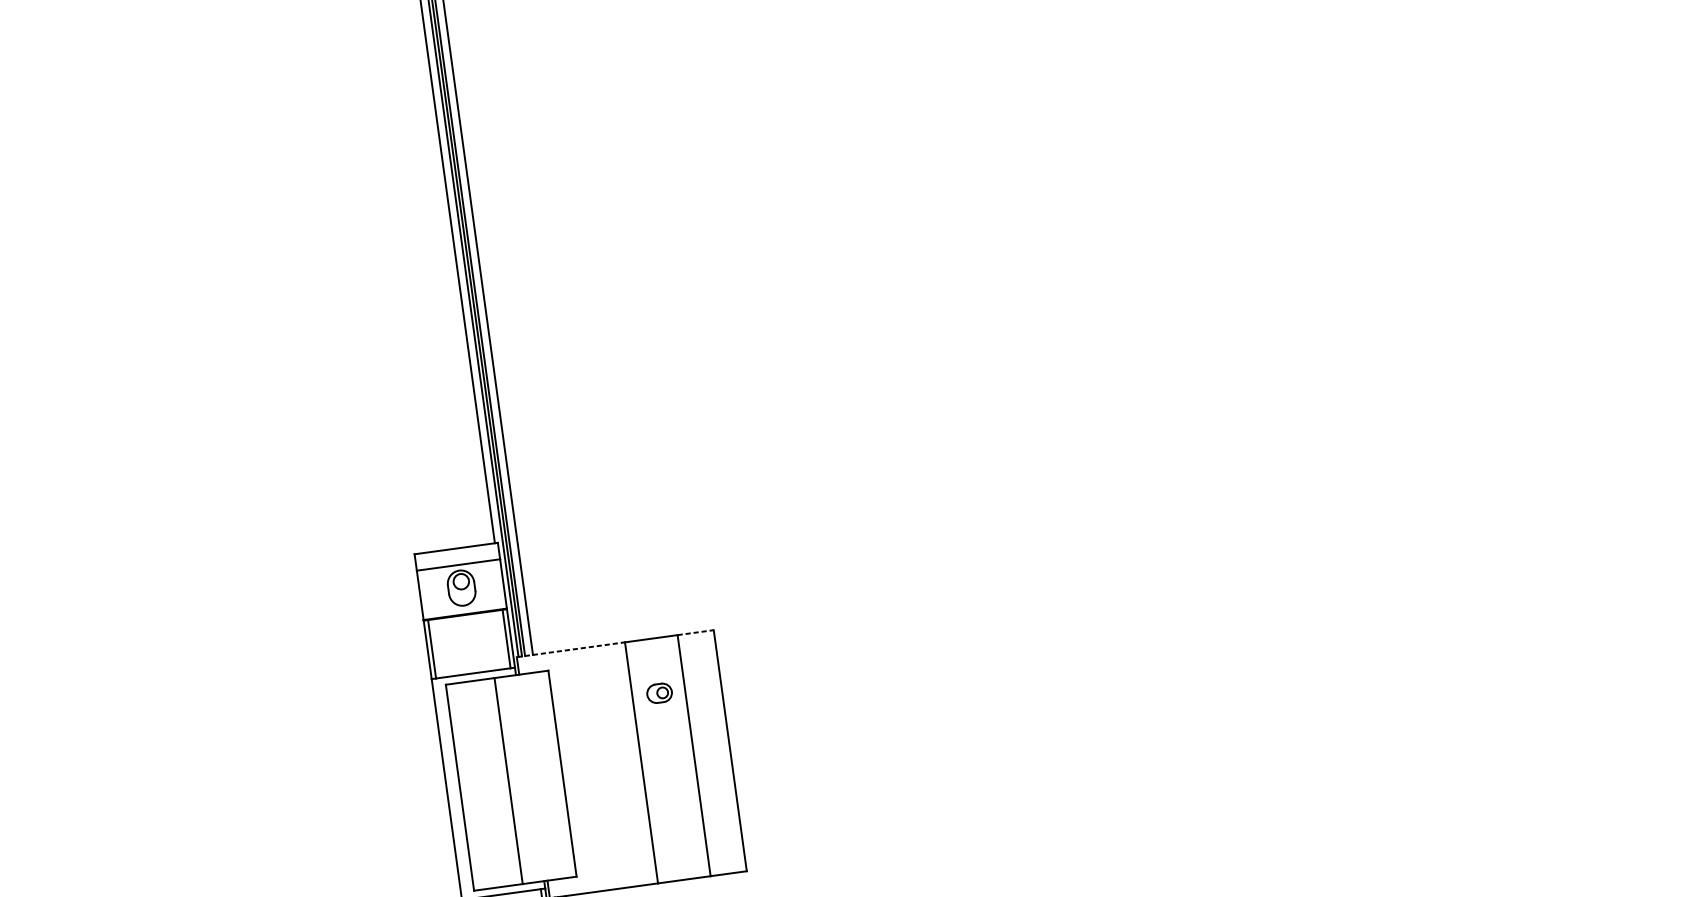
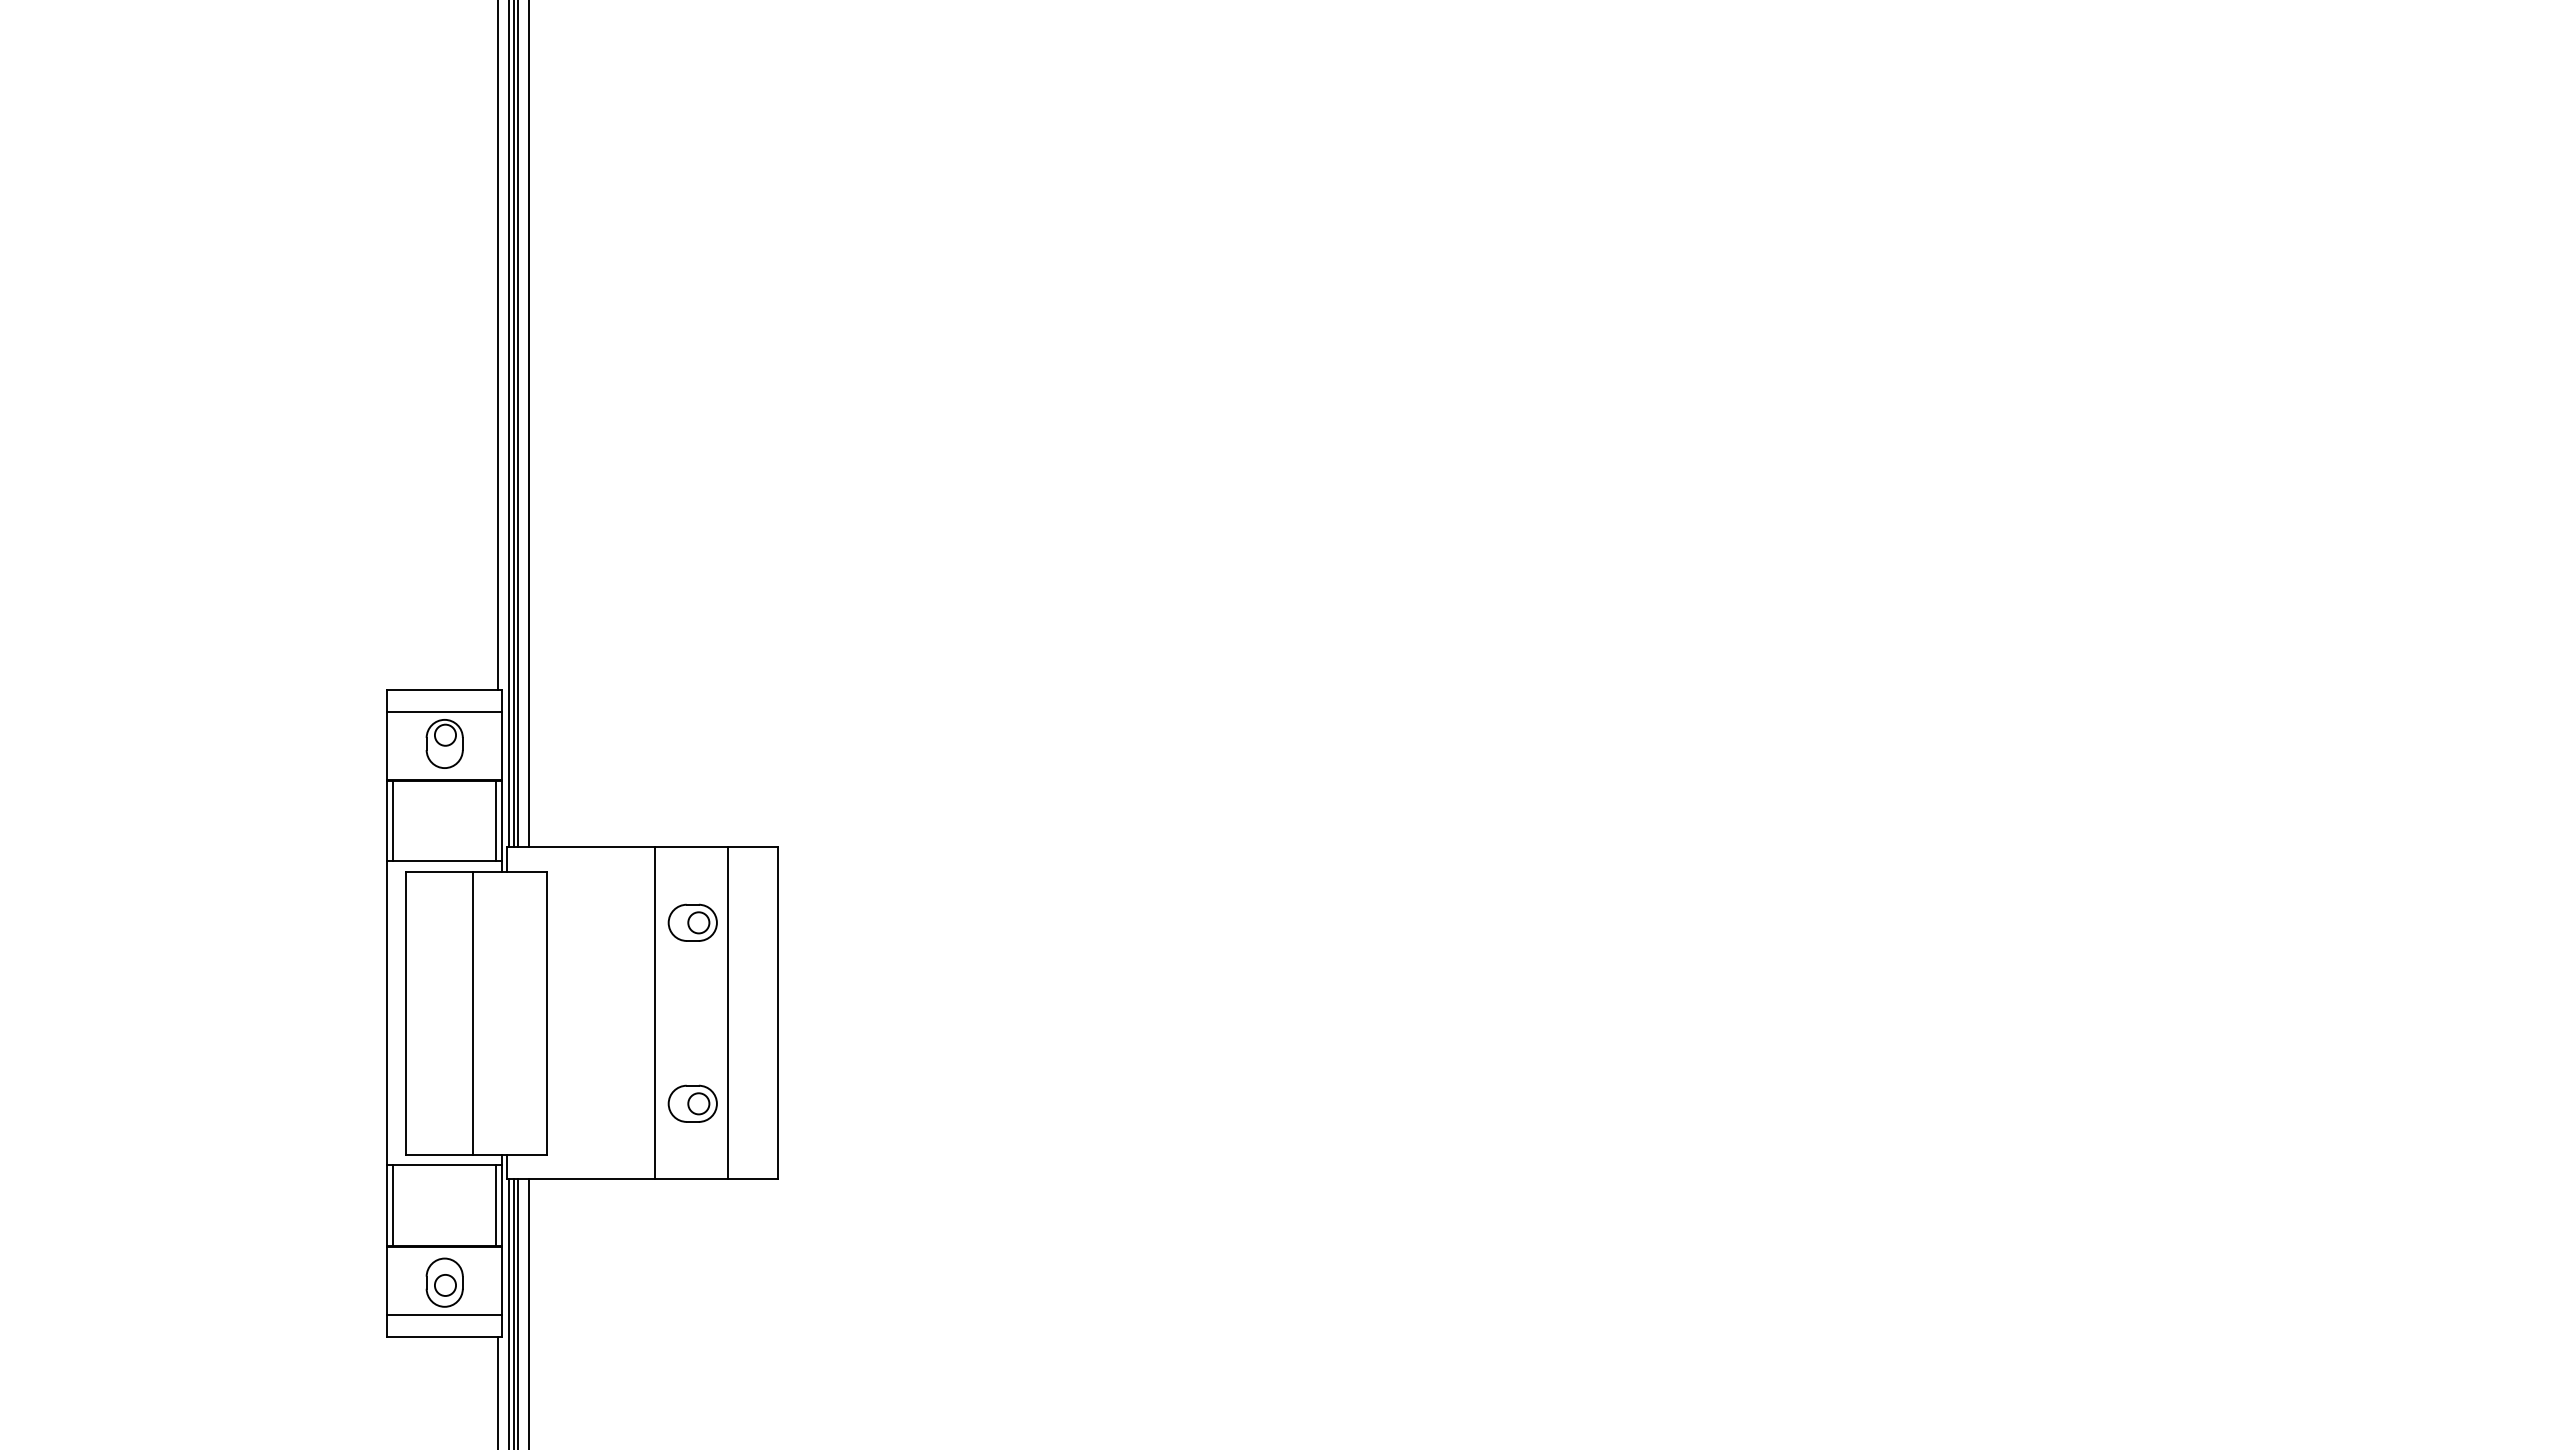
line: (695, 632) -> (752, 847), dashed -> solid
line: (571, 649) -> (581, 847), dashed -> solid
part: (659, 693) -> (692, 922), size x1.43
part: (677, 824) -> (692, 1103), added

